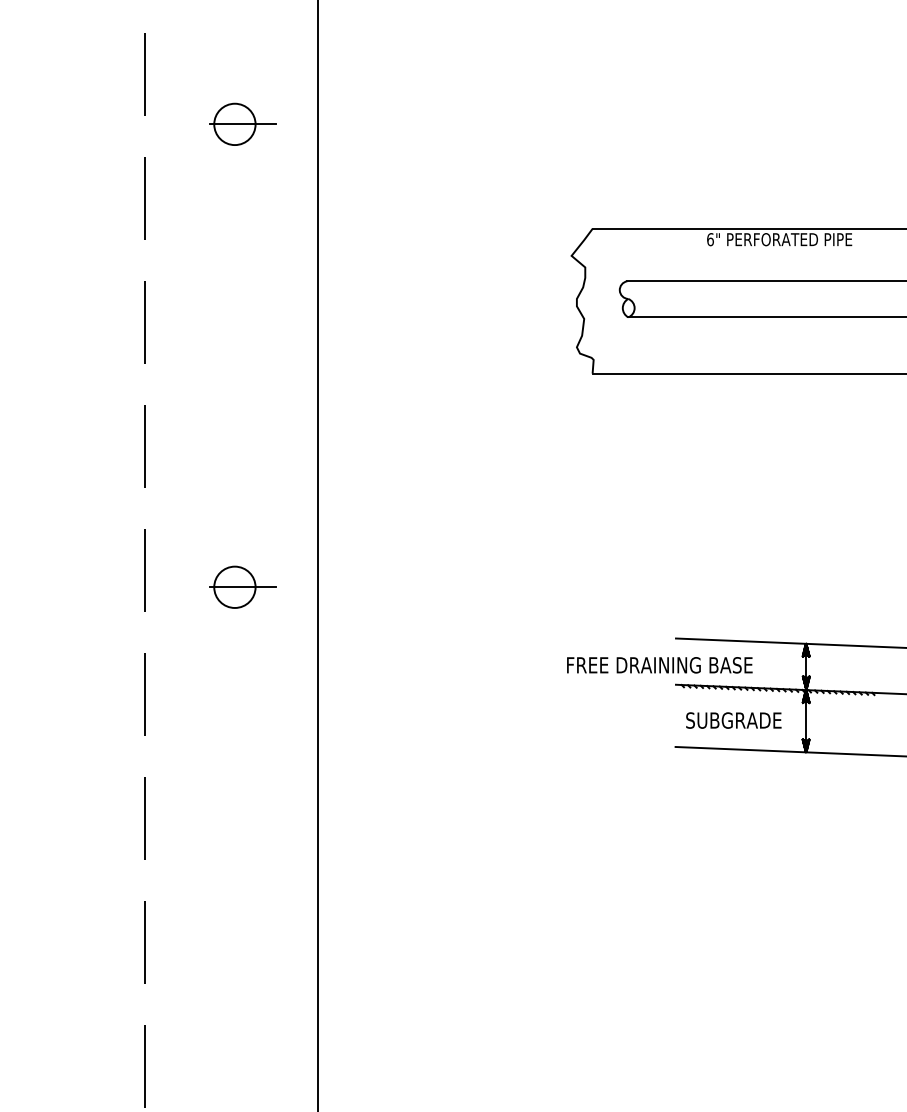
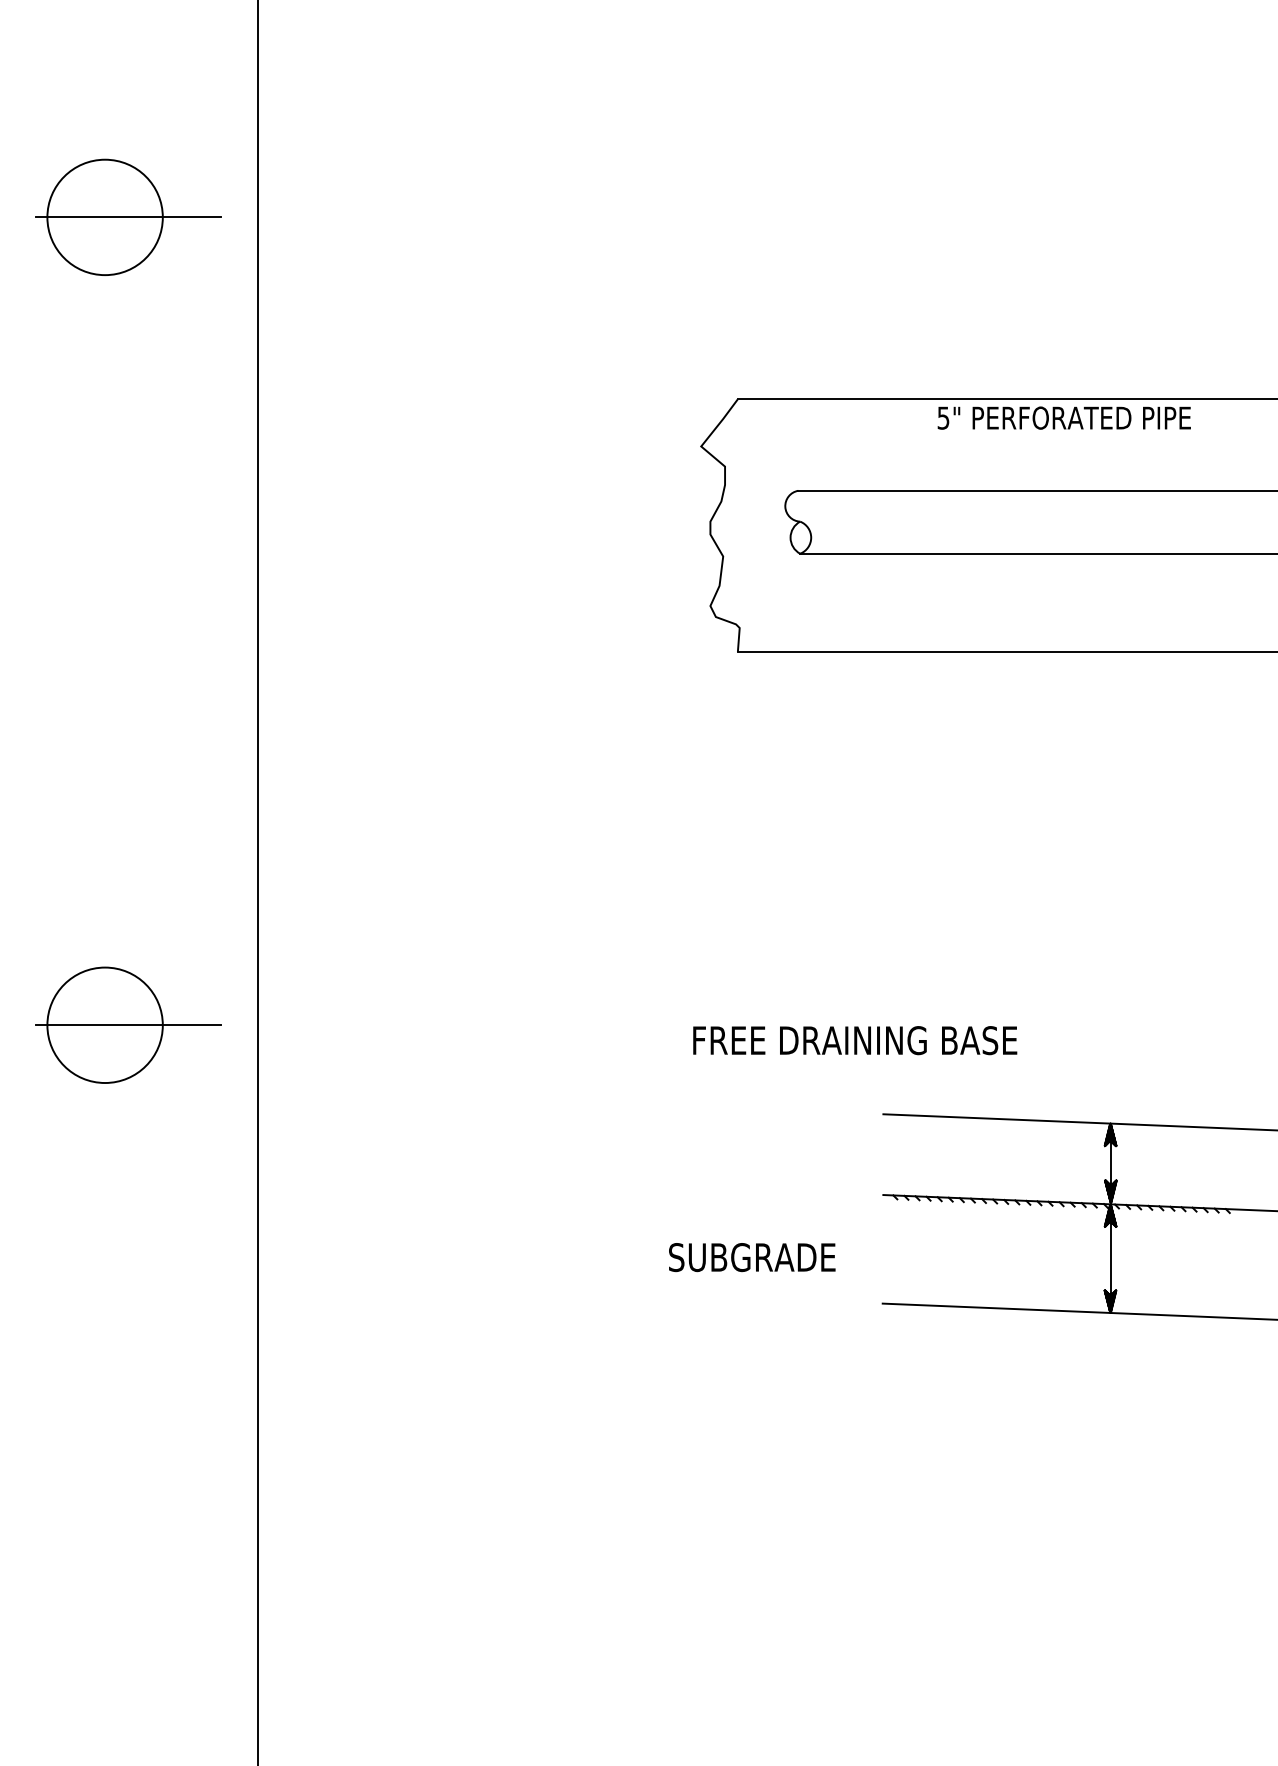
part: (242, 123) -> (126, 215), size x1.6
text: (710, 239) -> (943, 417), 6" -> 5"
part: (242, 586) -> (126, 1023), size x1.6
text: (659, 665) -> (854, 1040), moved
text: (733, 720) -> (751, 1257), moved

